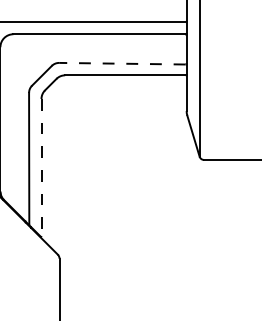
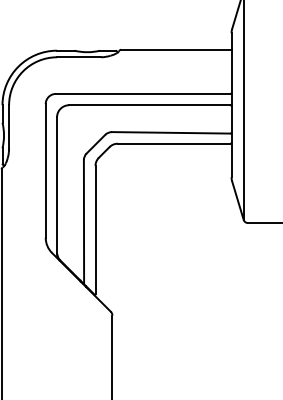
line: (121, 63) -> (170, 132), dashed -> solid
line: (41, 167) -> (95, 230), dashed -> solid

